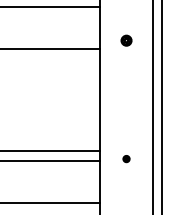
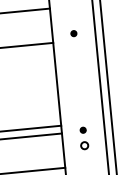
part: (126, 40) -> (73, 33), size x0.62
circle: (126, 177) -> (84, 145), added

